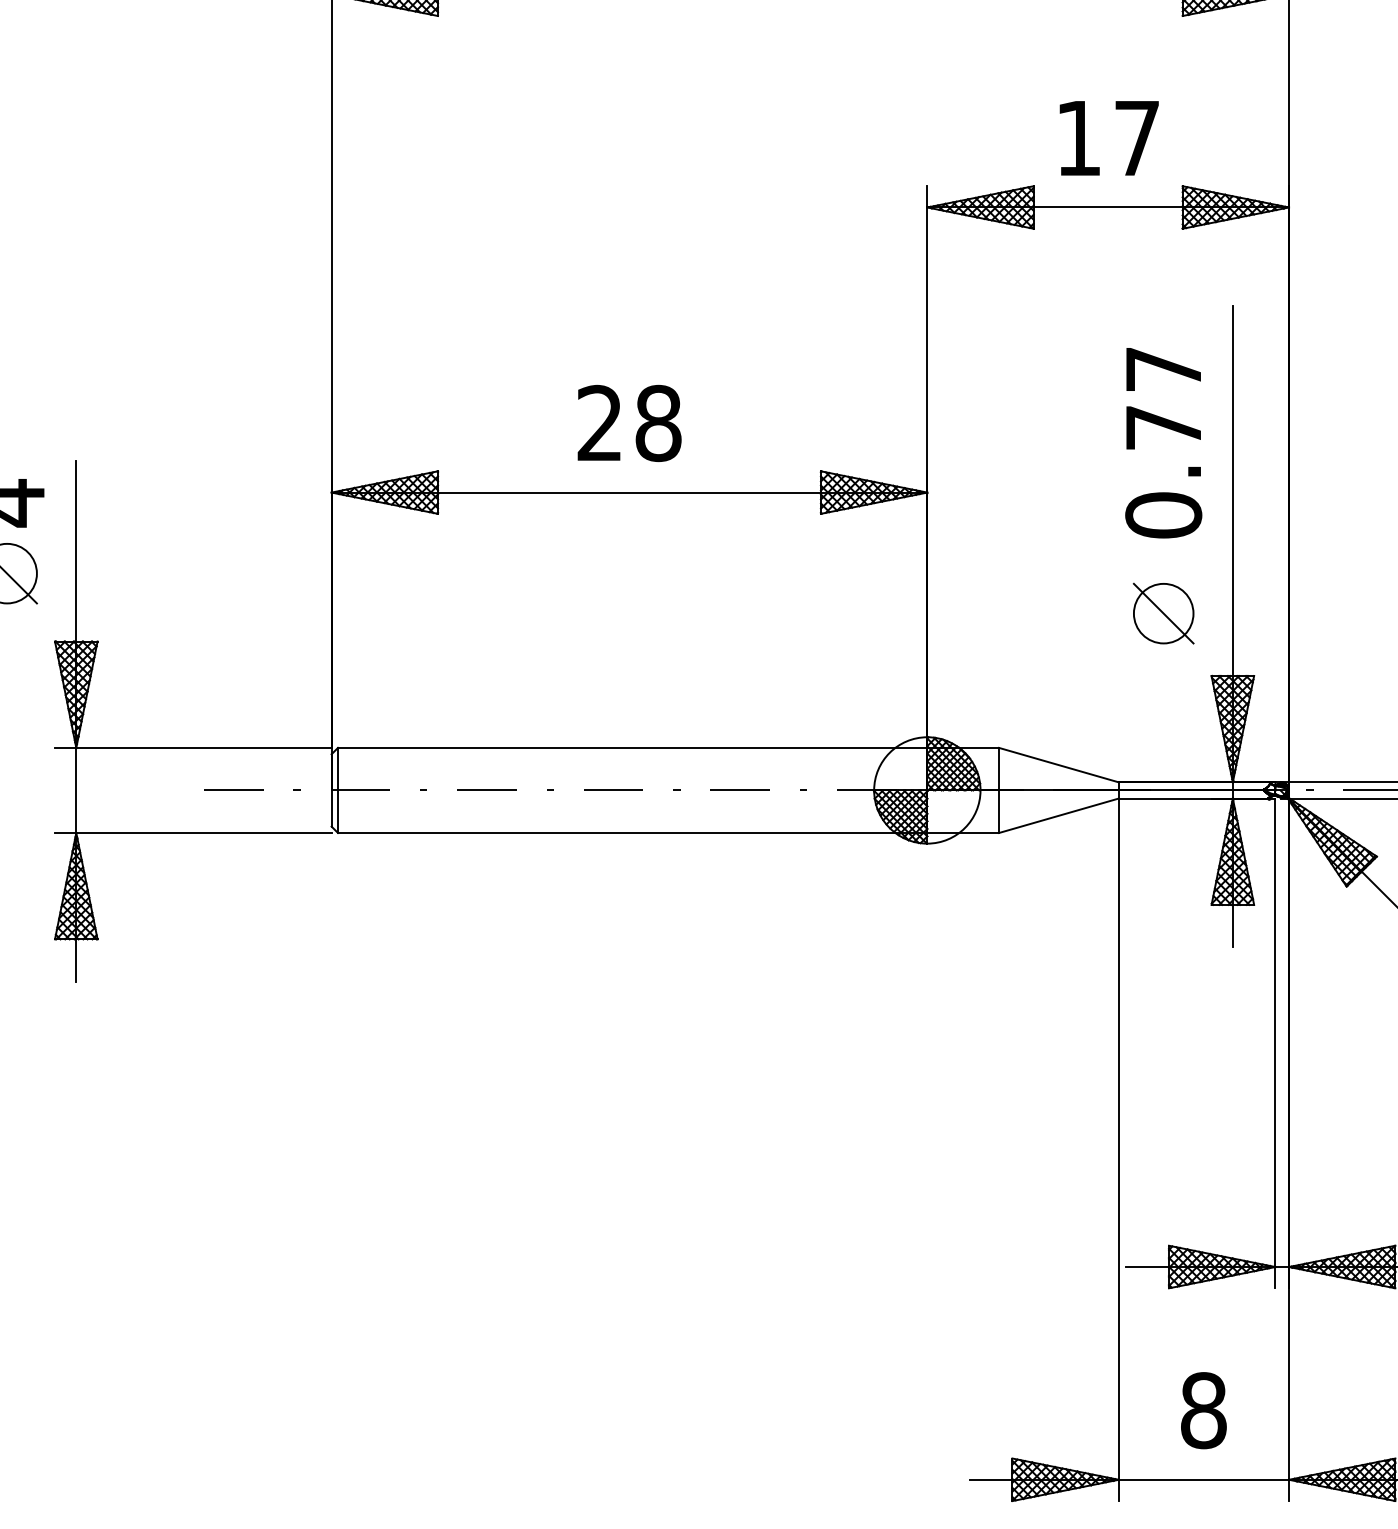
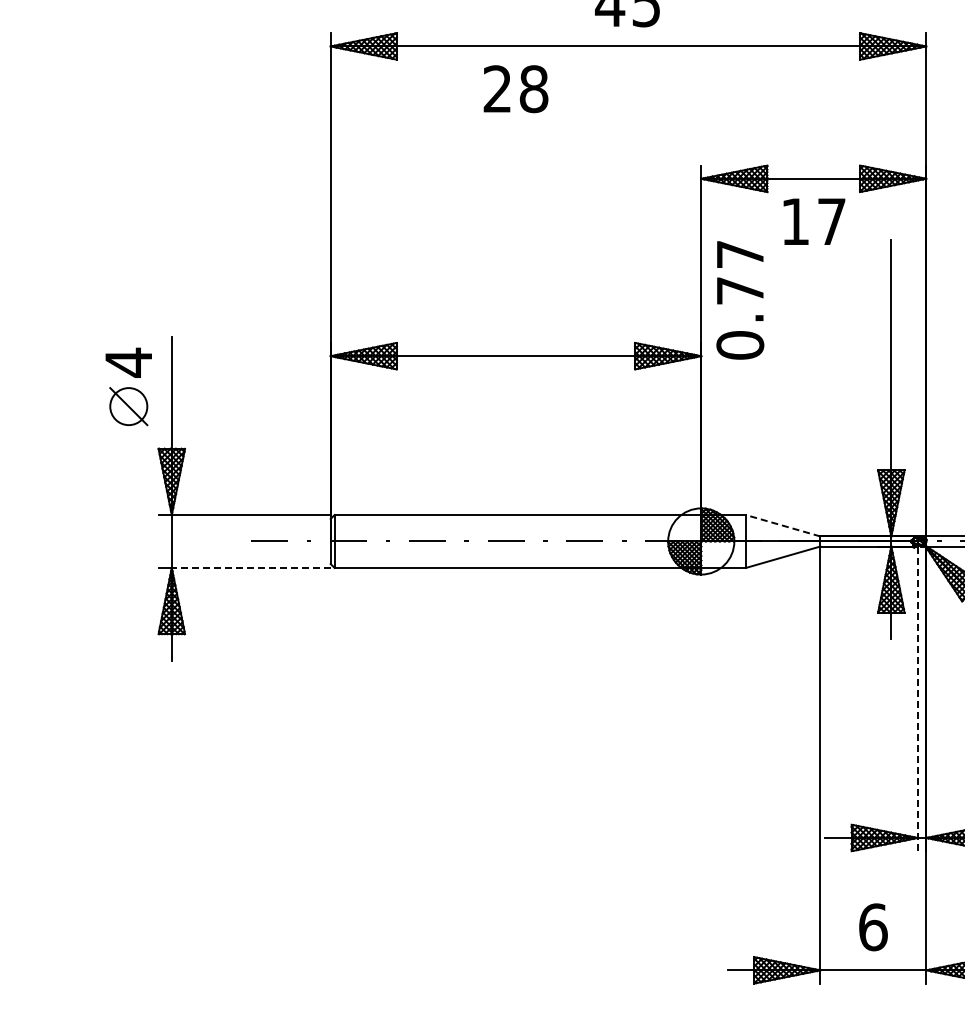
text: (1109, 137) -> (814, 221), moved
text: (628, 423) -> (515, 89), moved
text: (1163, 443) -> (740, 300), moved
part: (1162, 612) -> (847, 430), removed
line: (1059, 764) -> (783, 525), solid -> dashed
line: (202, 832) -> (250, 567), solid -> dashed
line: (1274, 1044) -> (917, 699), solid -> dashed
text: (1204, 1410) -> (873, 927), 8 -> 6

